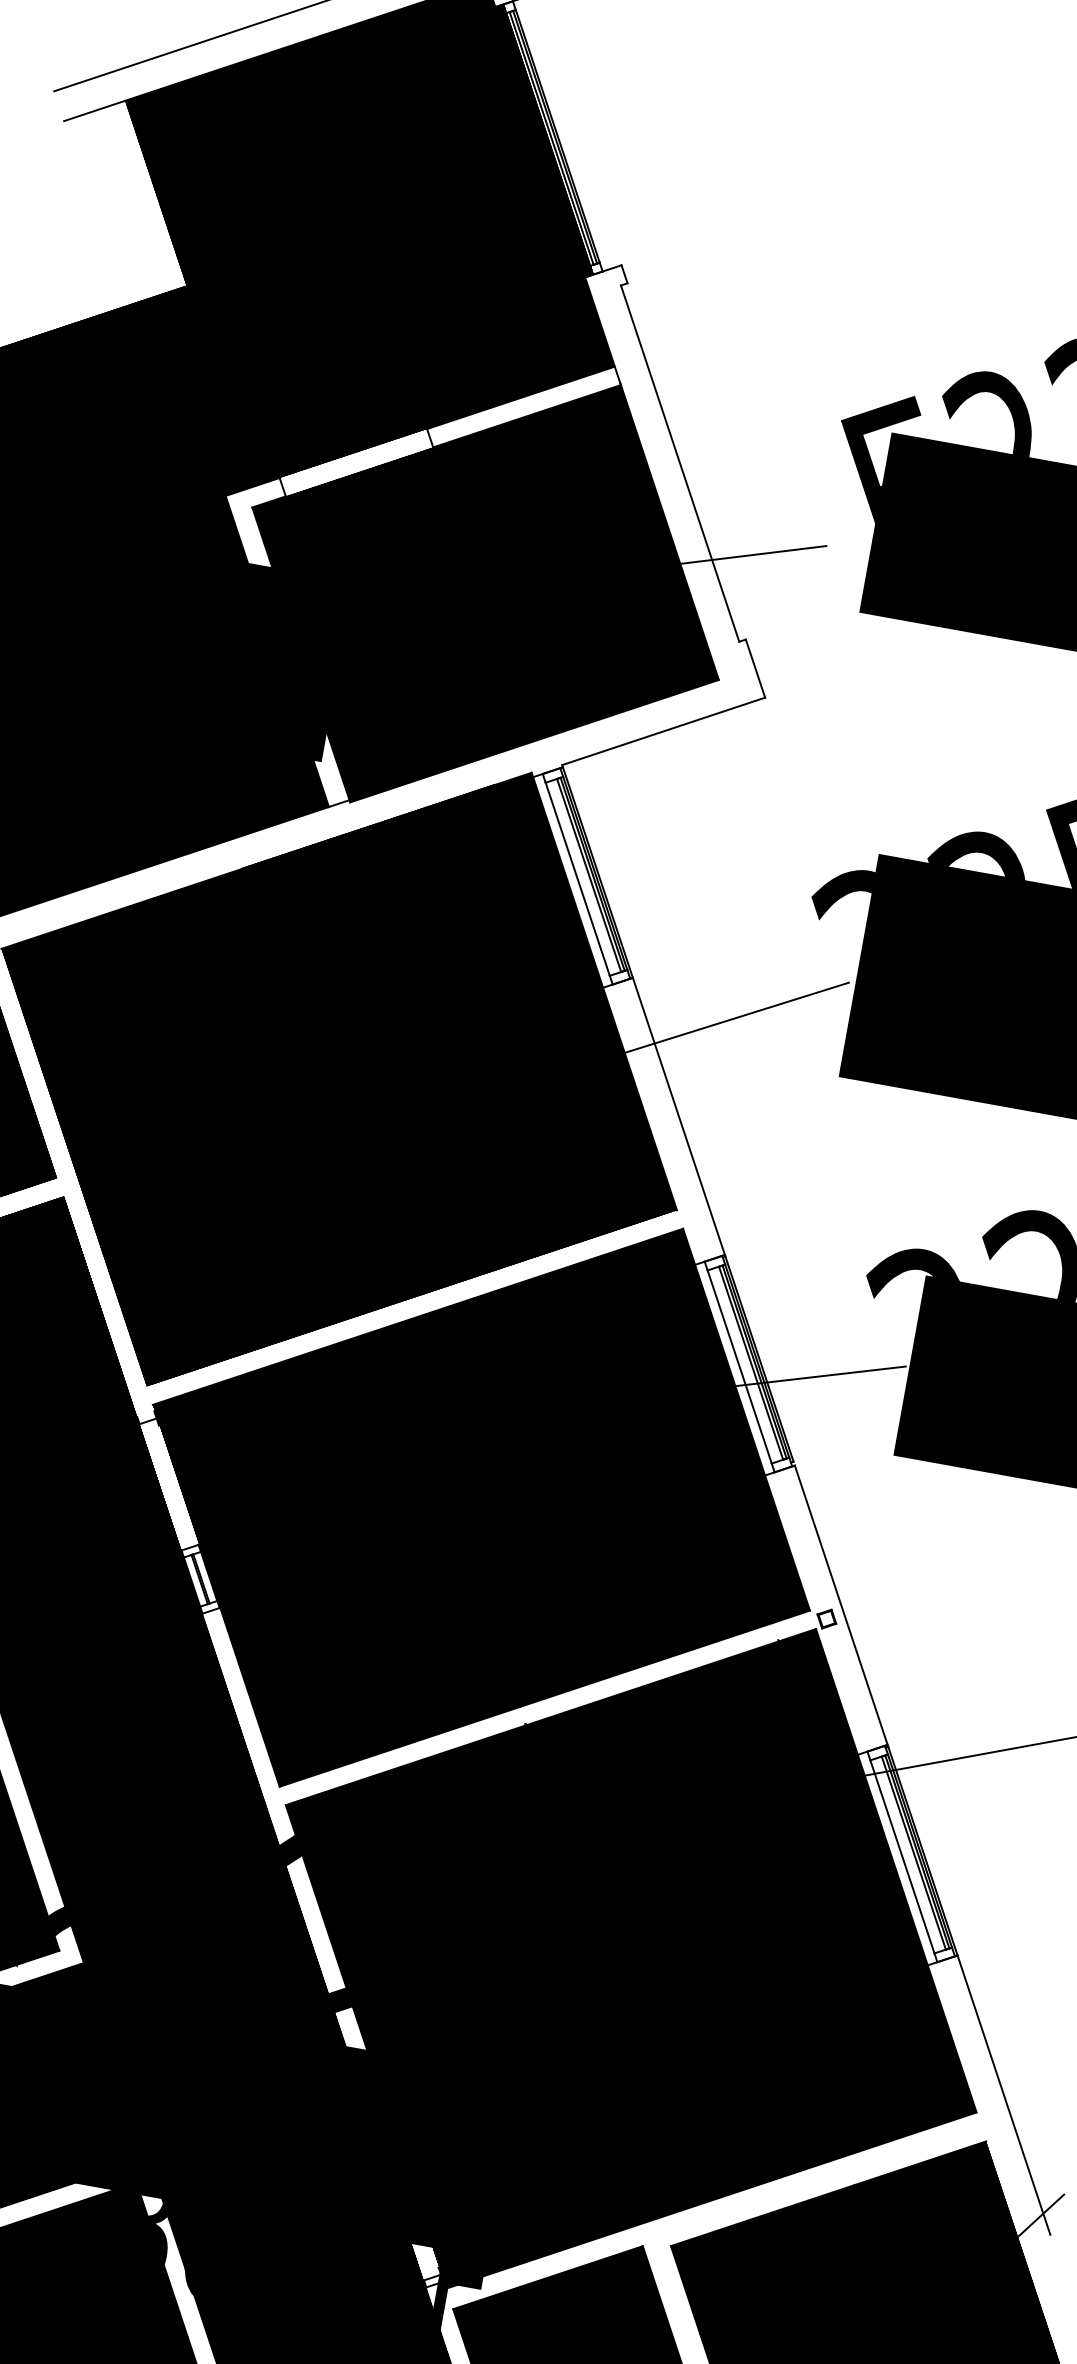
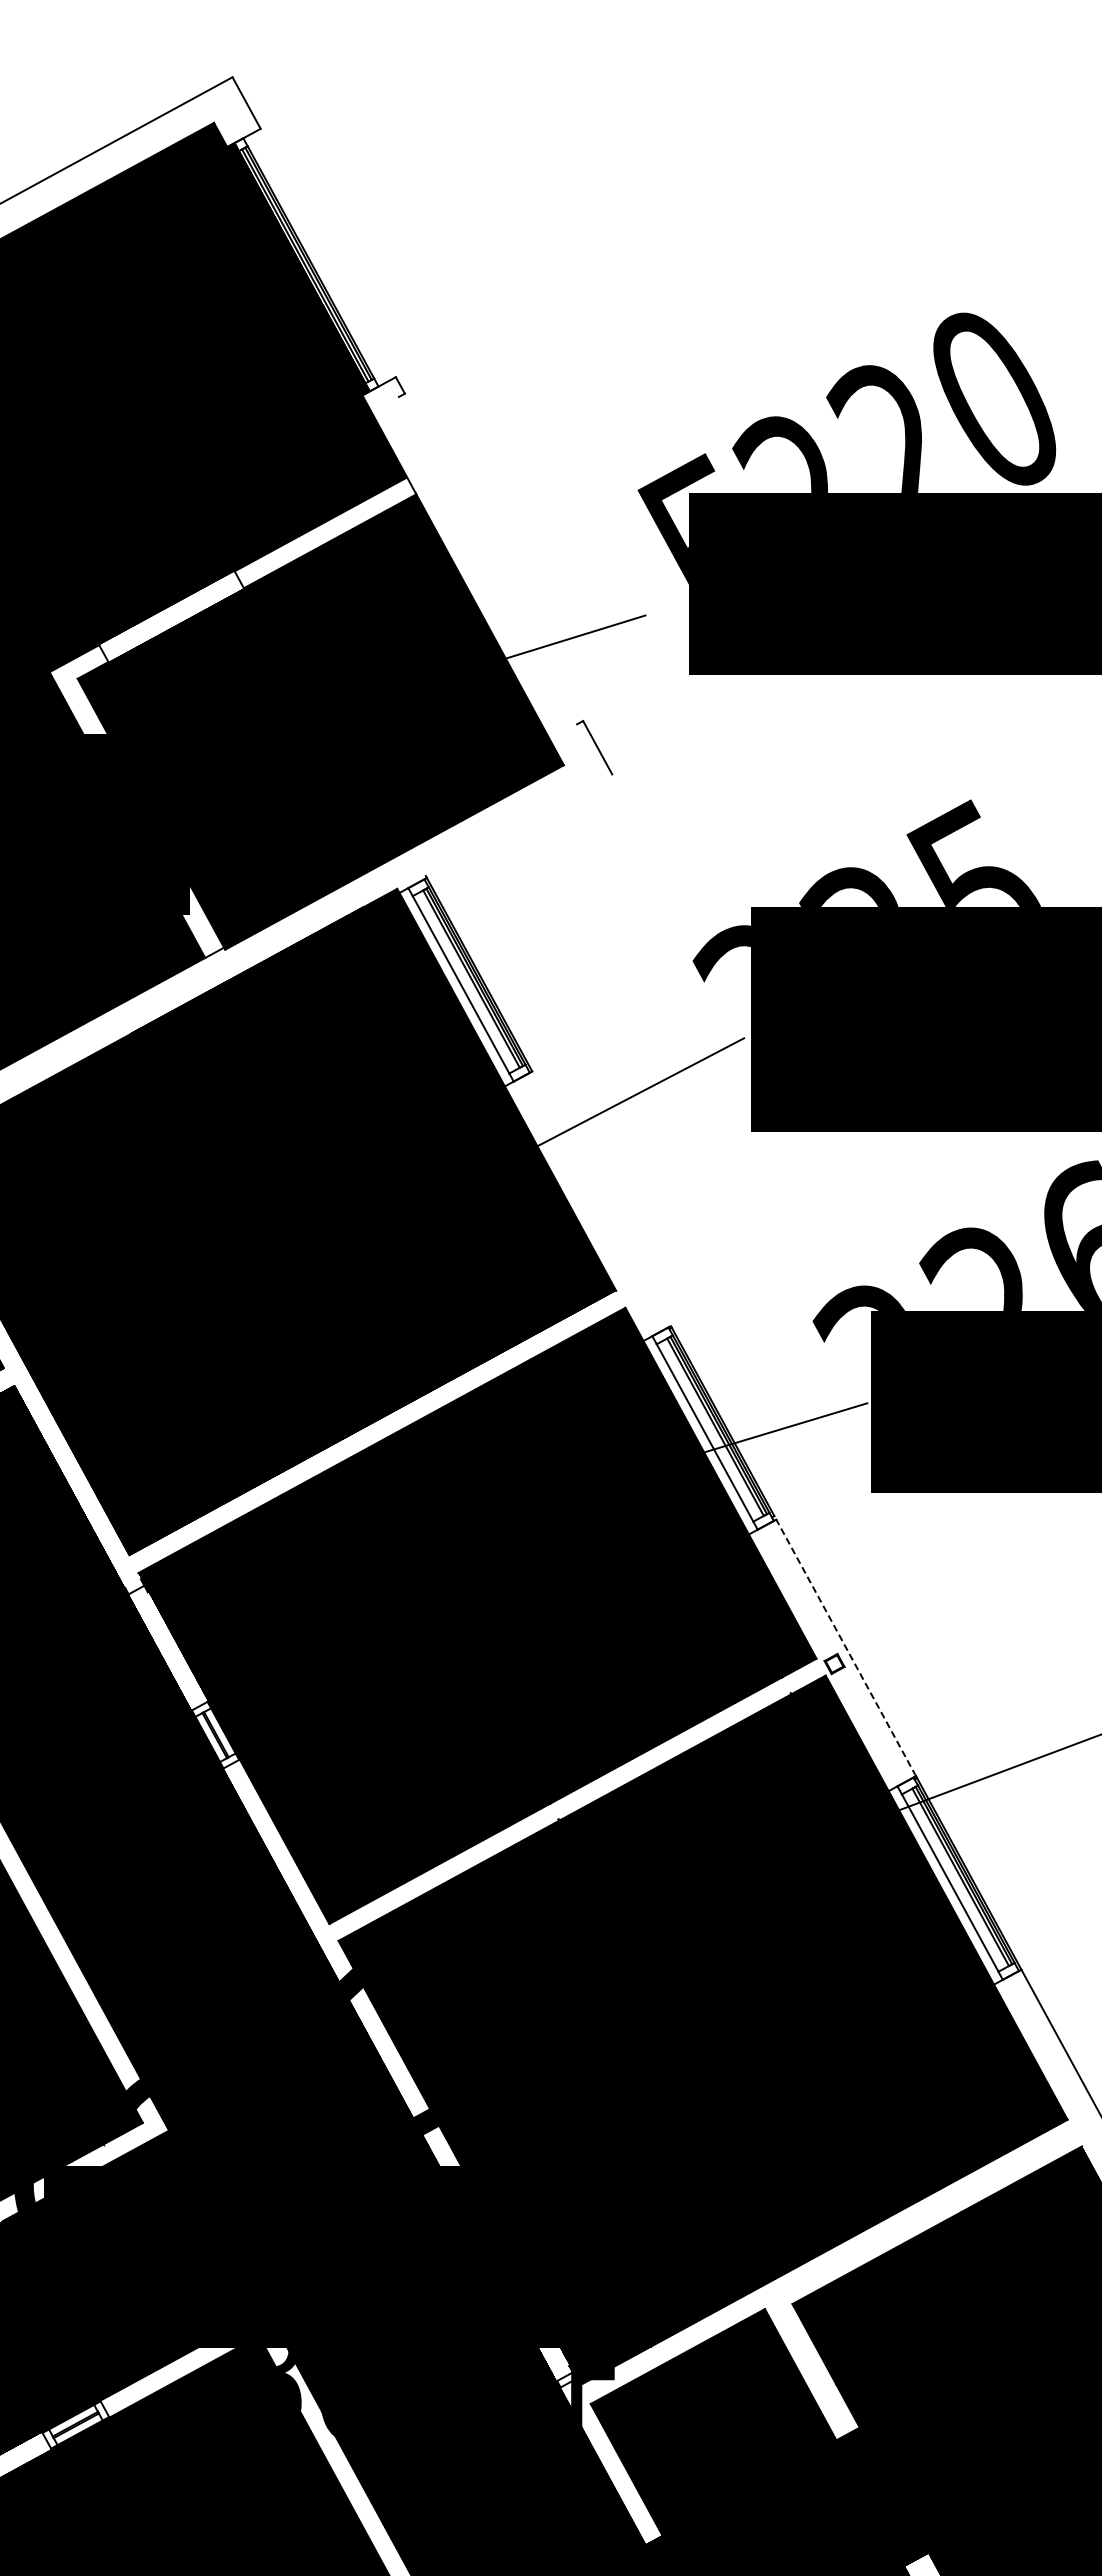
line: (679, 463) -> (487, 560), removed
line: (663, 730) -> (518, 824), removed
line: (678, 1116) -> (601, 1198), removed
line: (840, 1604) -> (845, 1647), solid -> dashed

